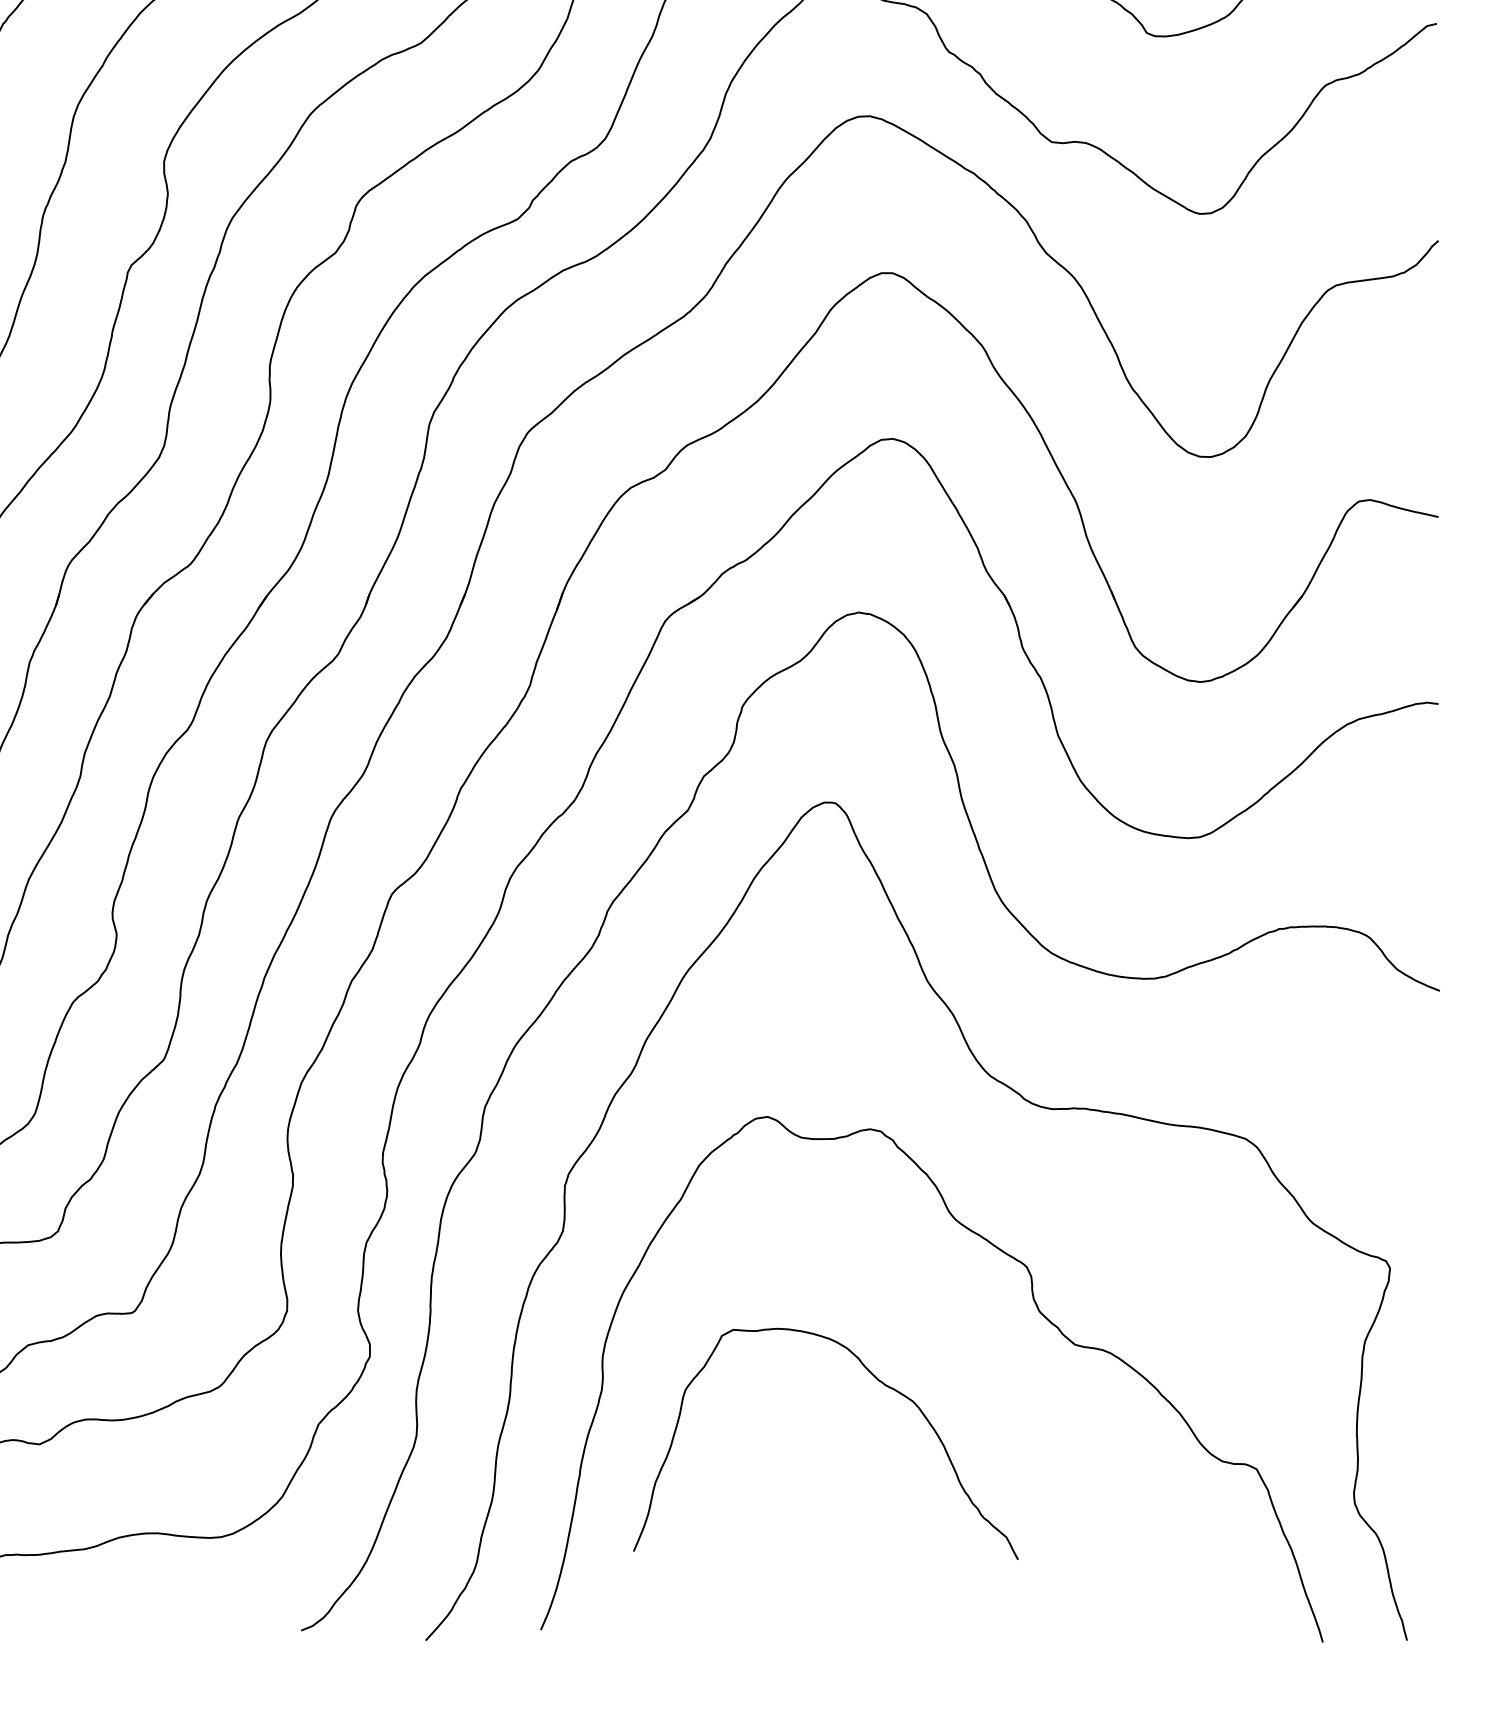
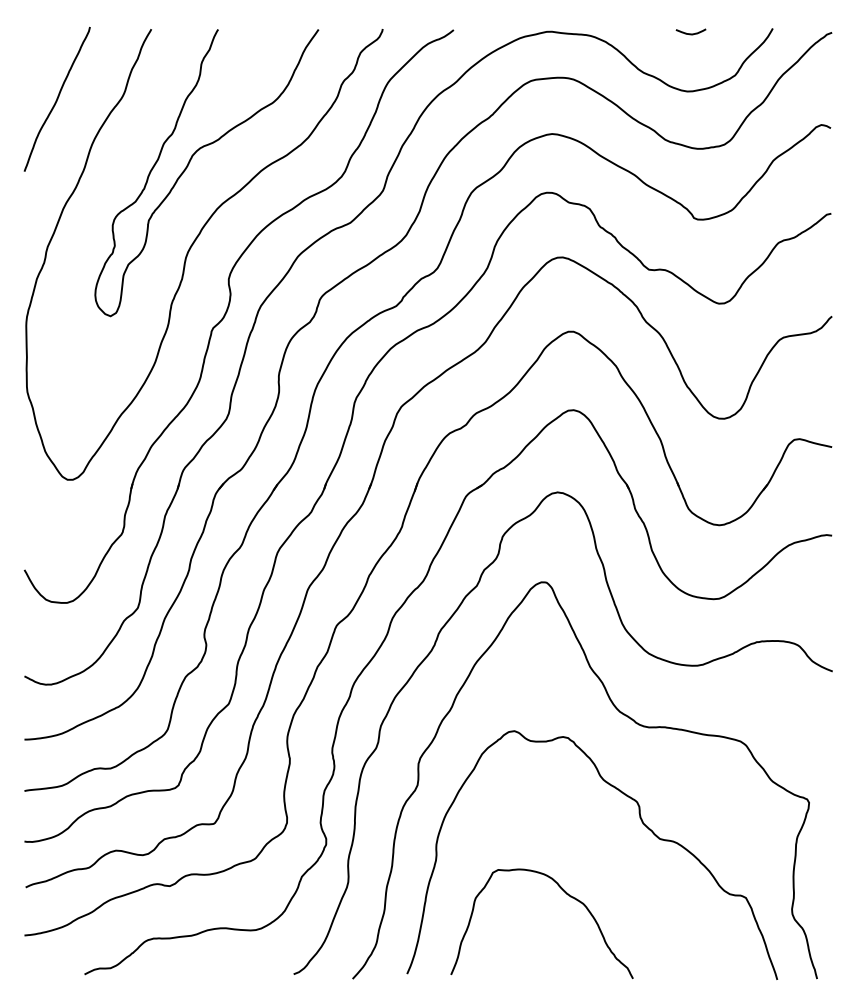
curve: (879, 1383) -> (567, 895), moved

